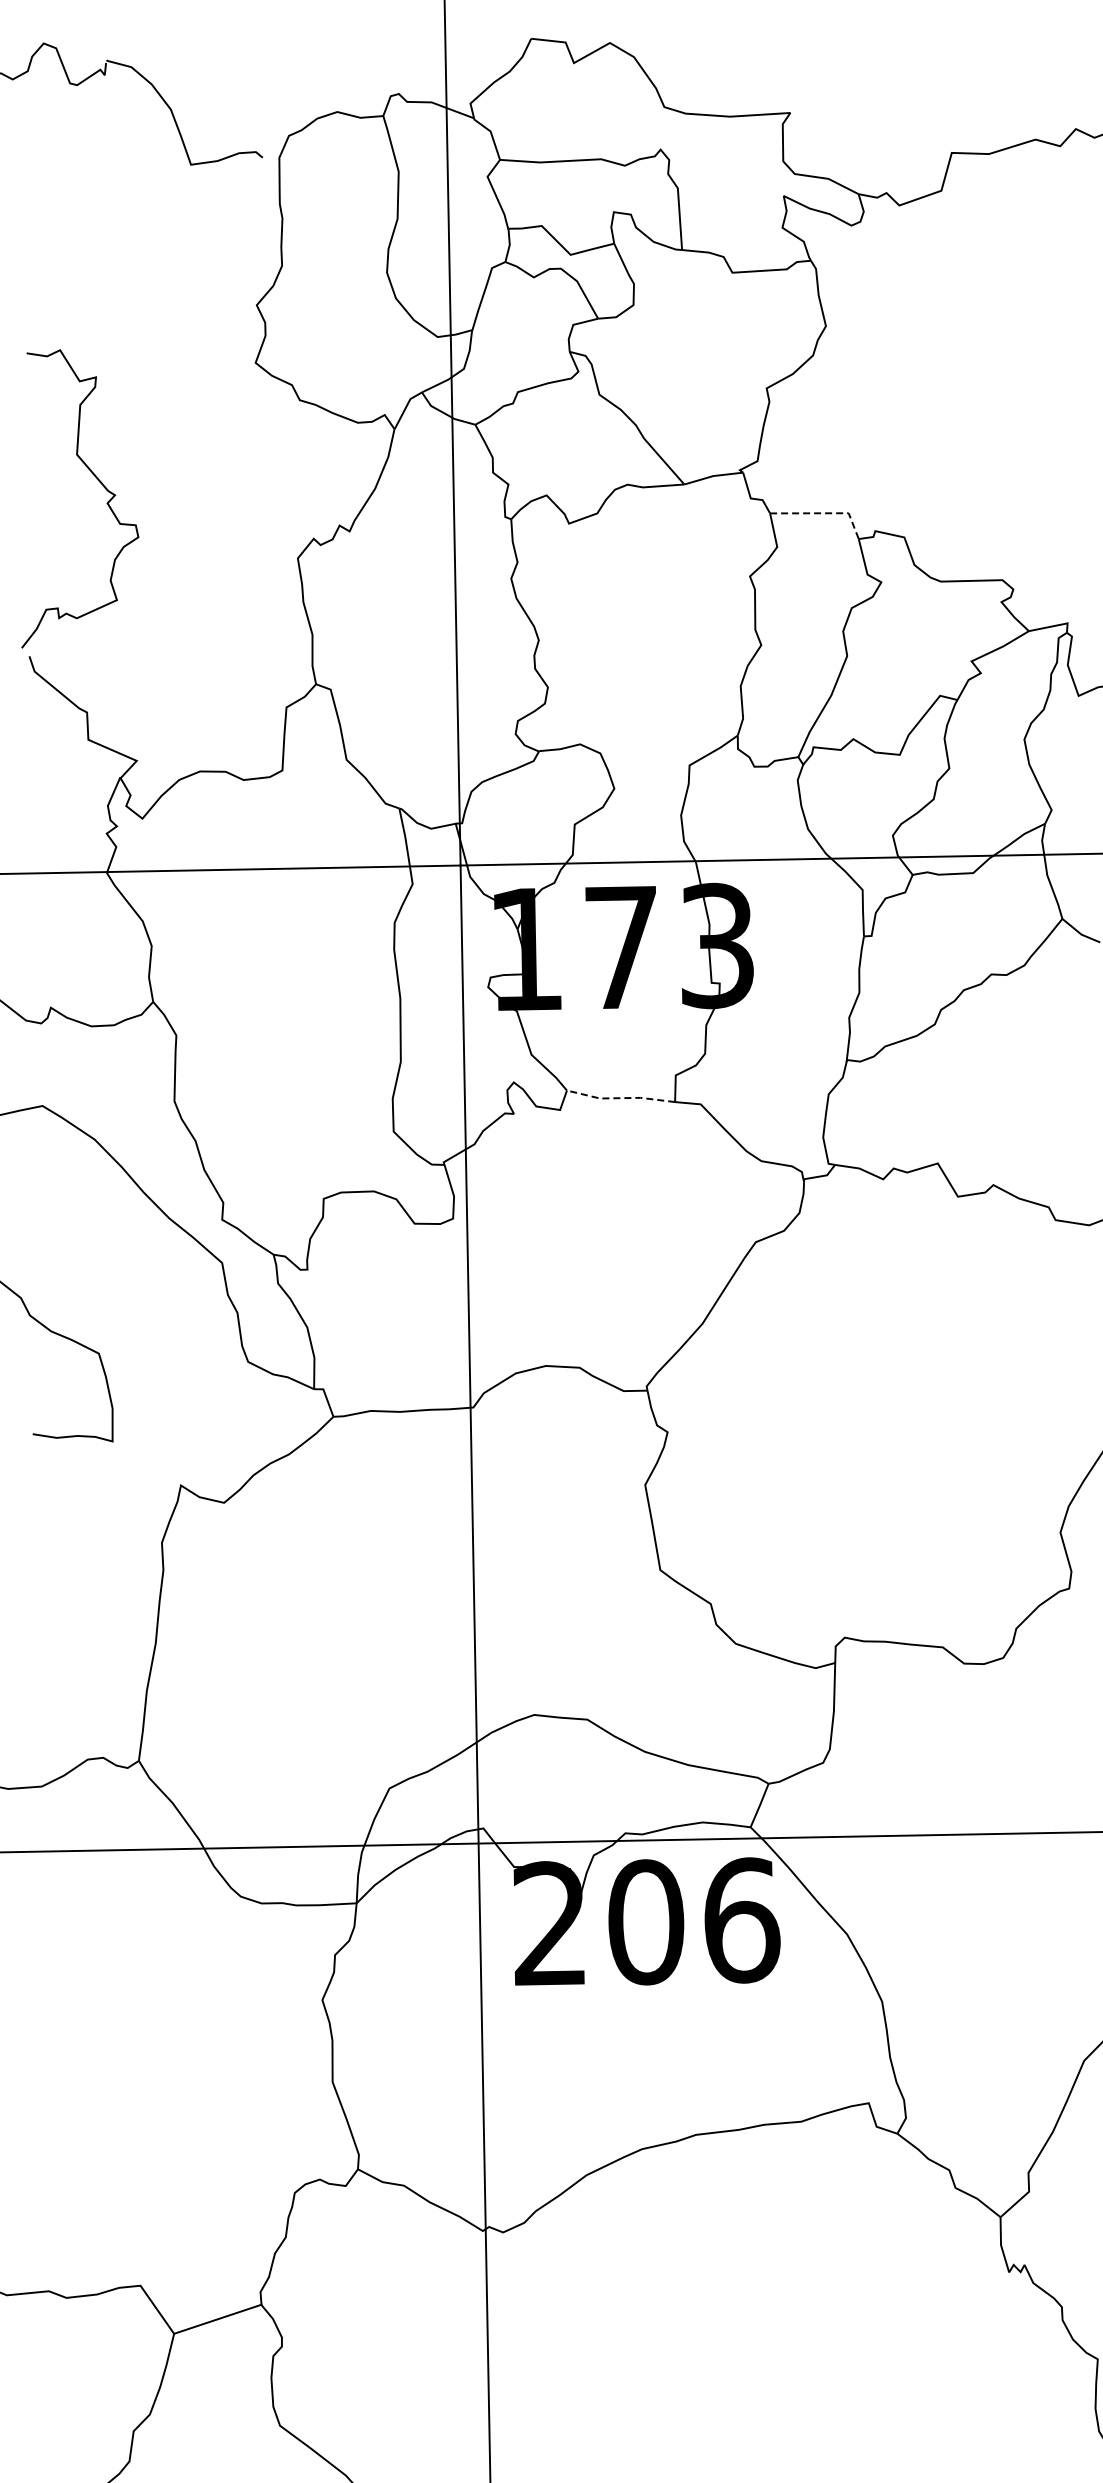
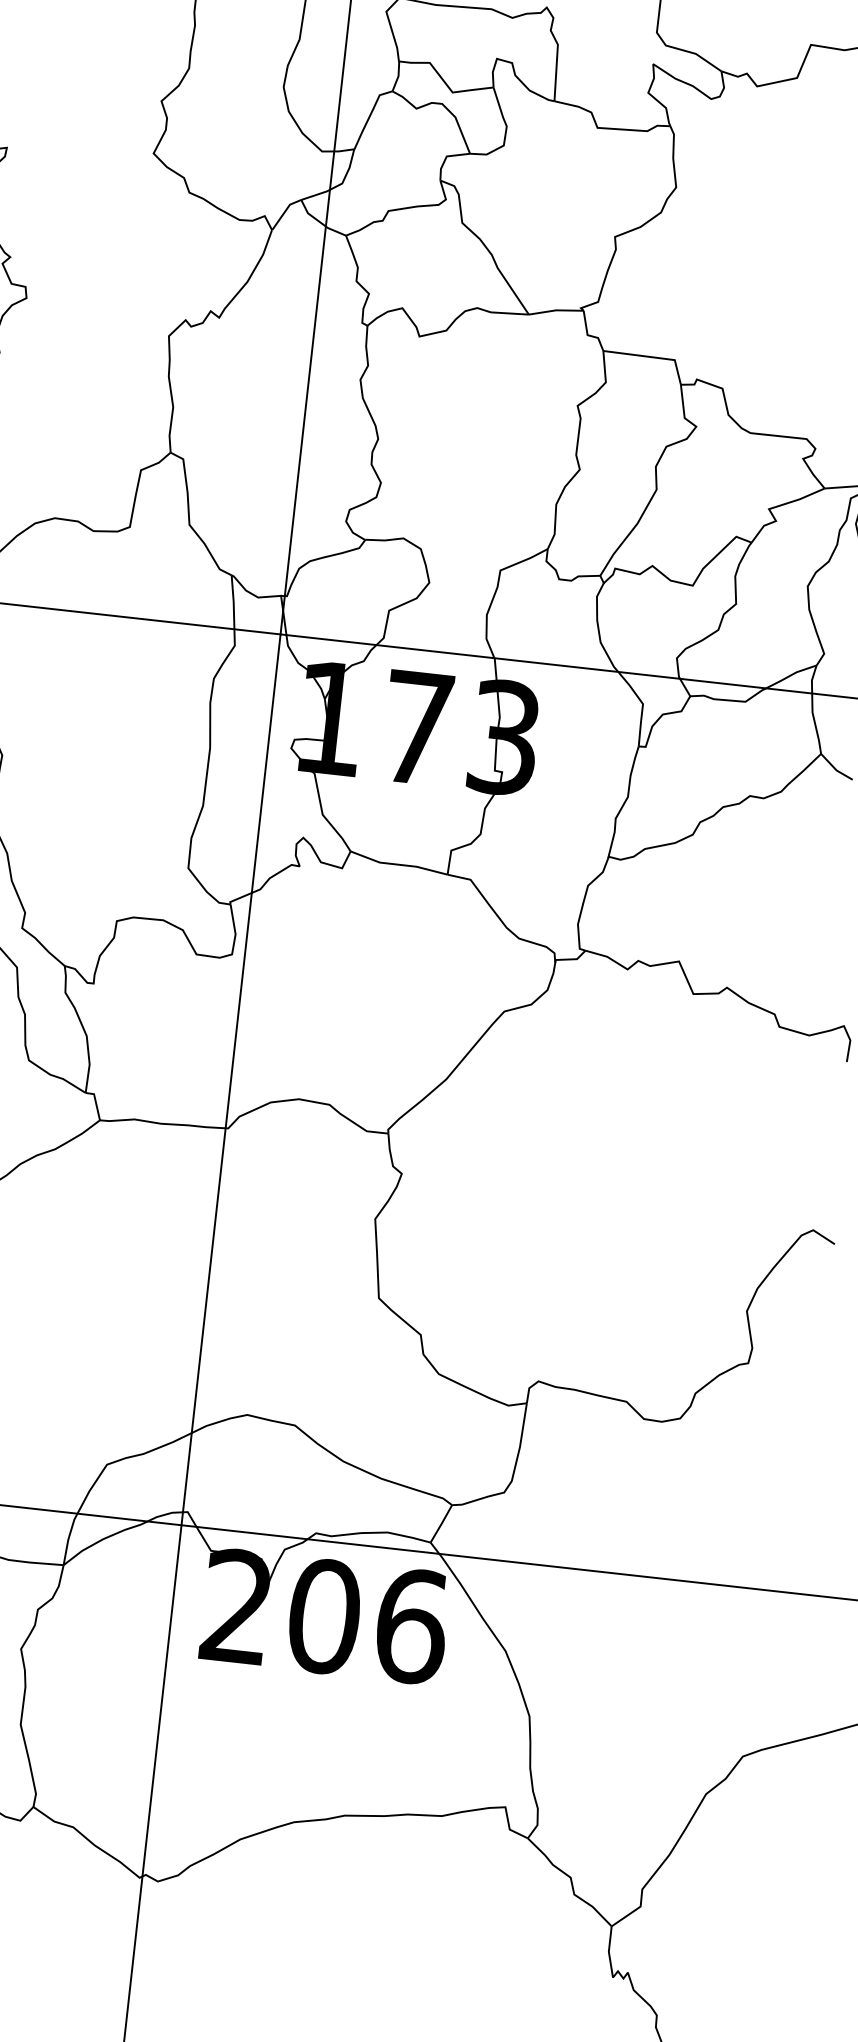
line: (823, 513) -> (651, 357), dashed -> solid
line: (619, 1098) -> (397, 864), dashed -> solid

